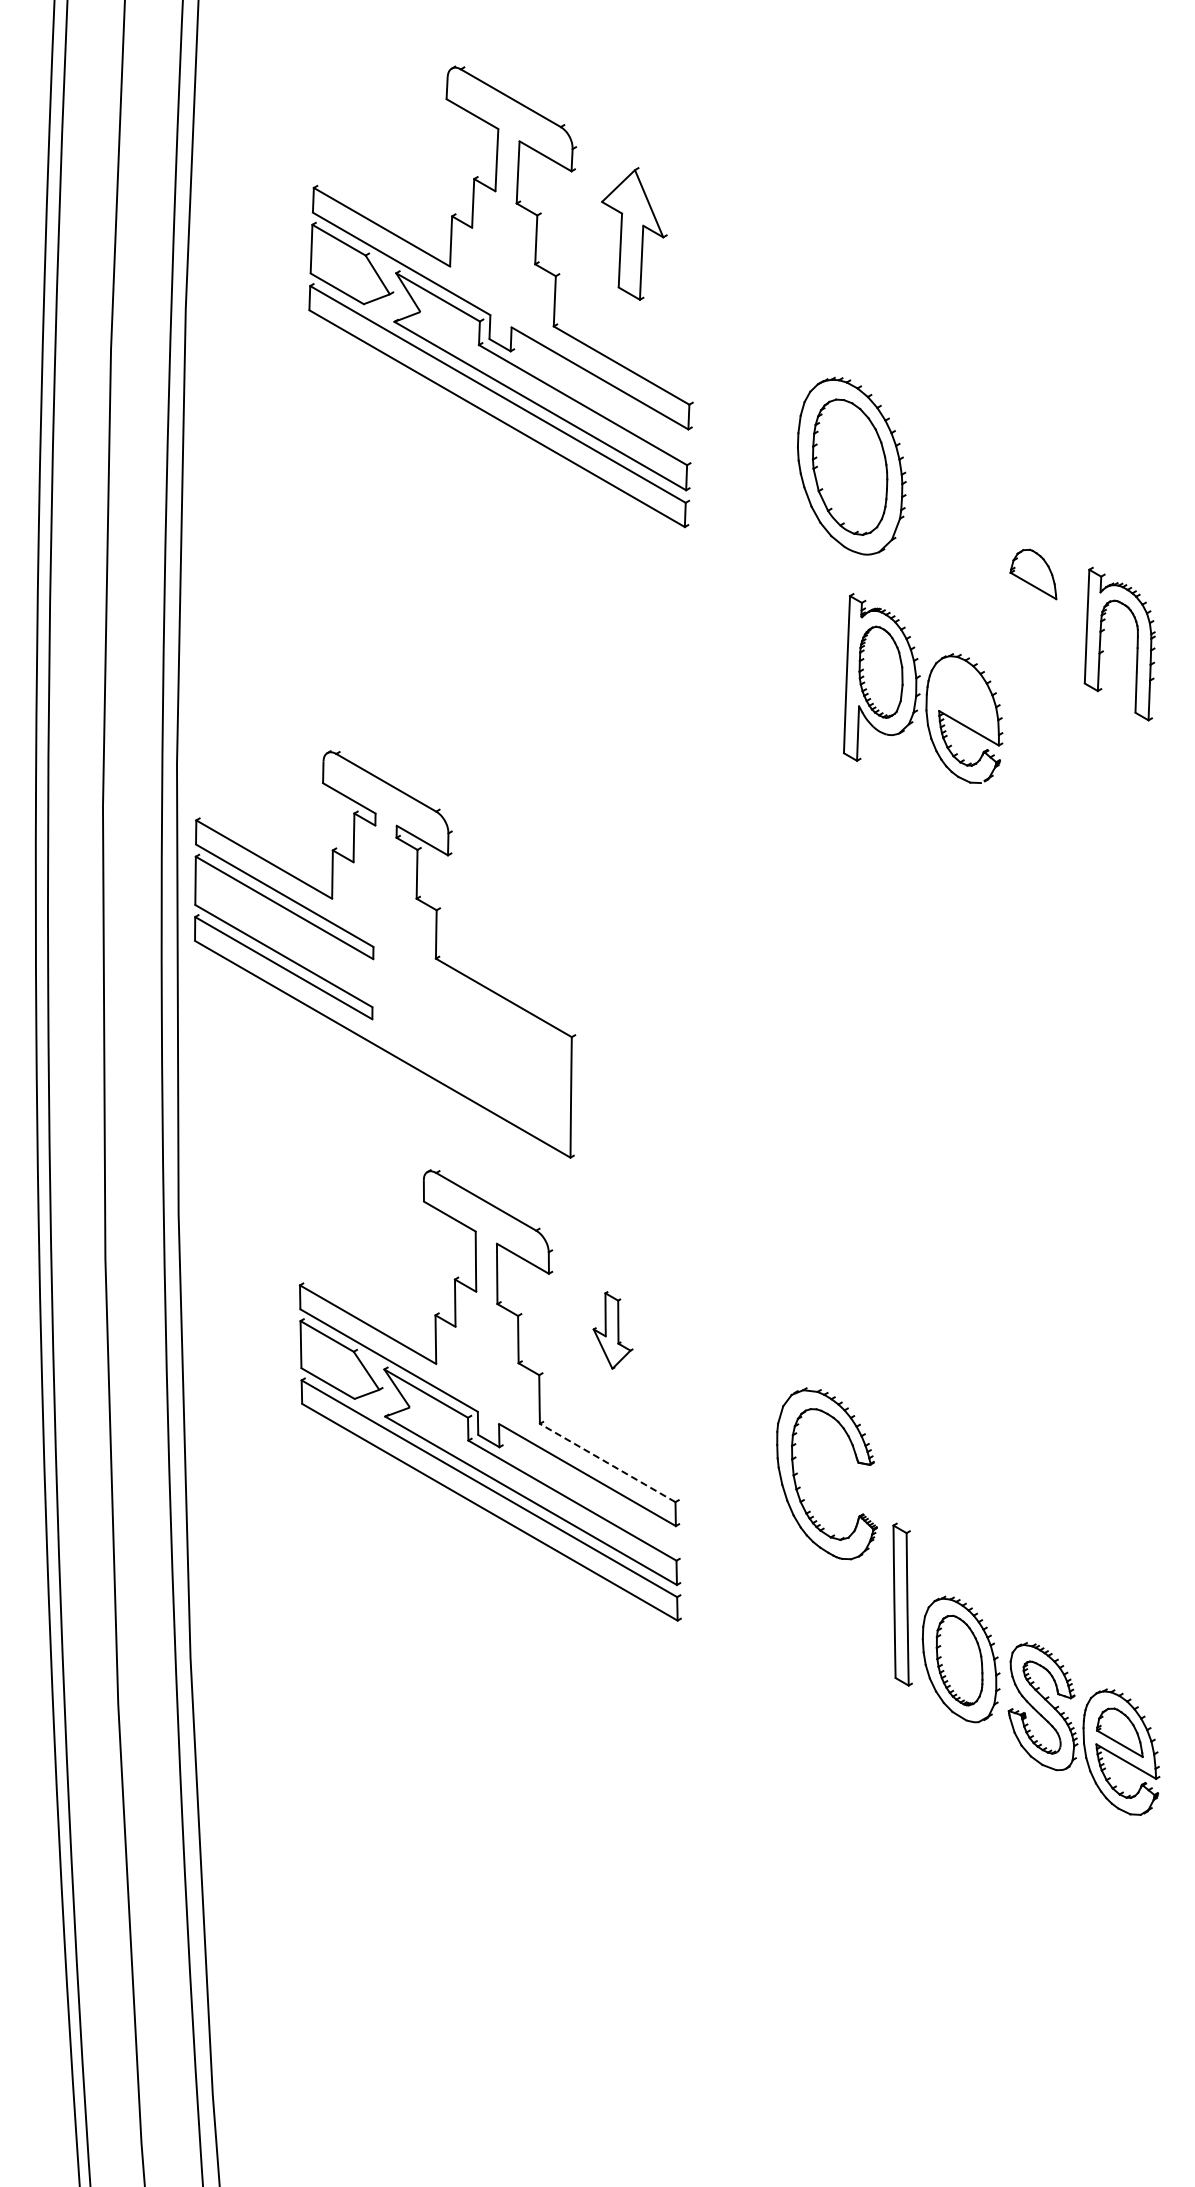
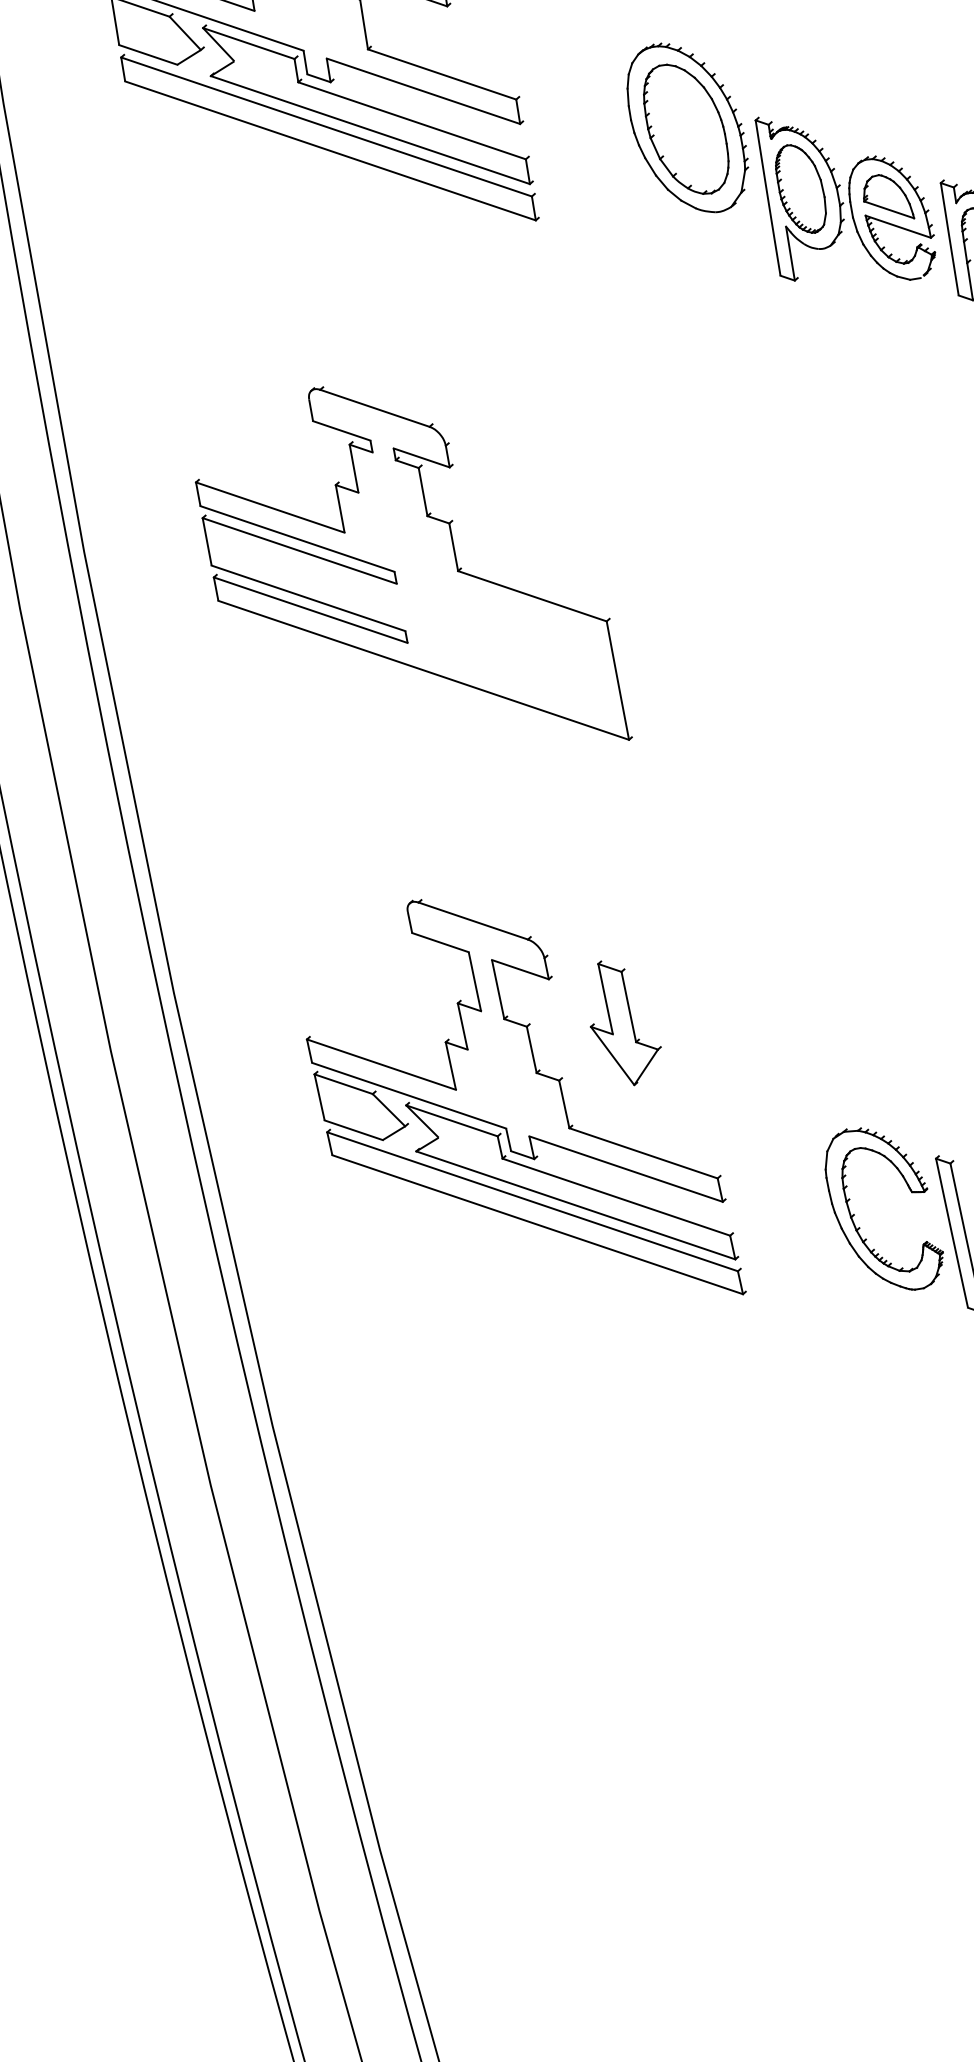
part: (922, 688) -> (844, 196), moved
part: (385, 954) -> (407, 576), moved
part: (612, 1330) -> (622, 1022), size x1.67
line: (607, 1462) -> (643, 1152), dashed -> solid
part: (797, 1473) -> (854, 1214), moved

